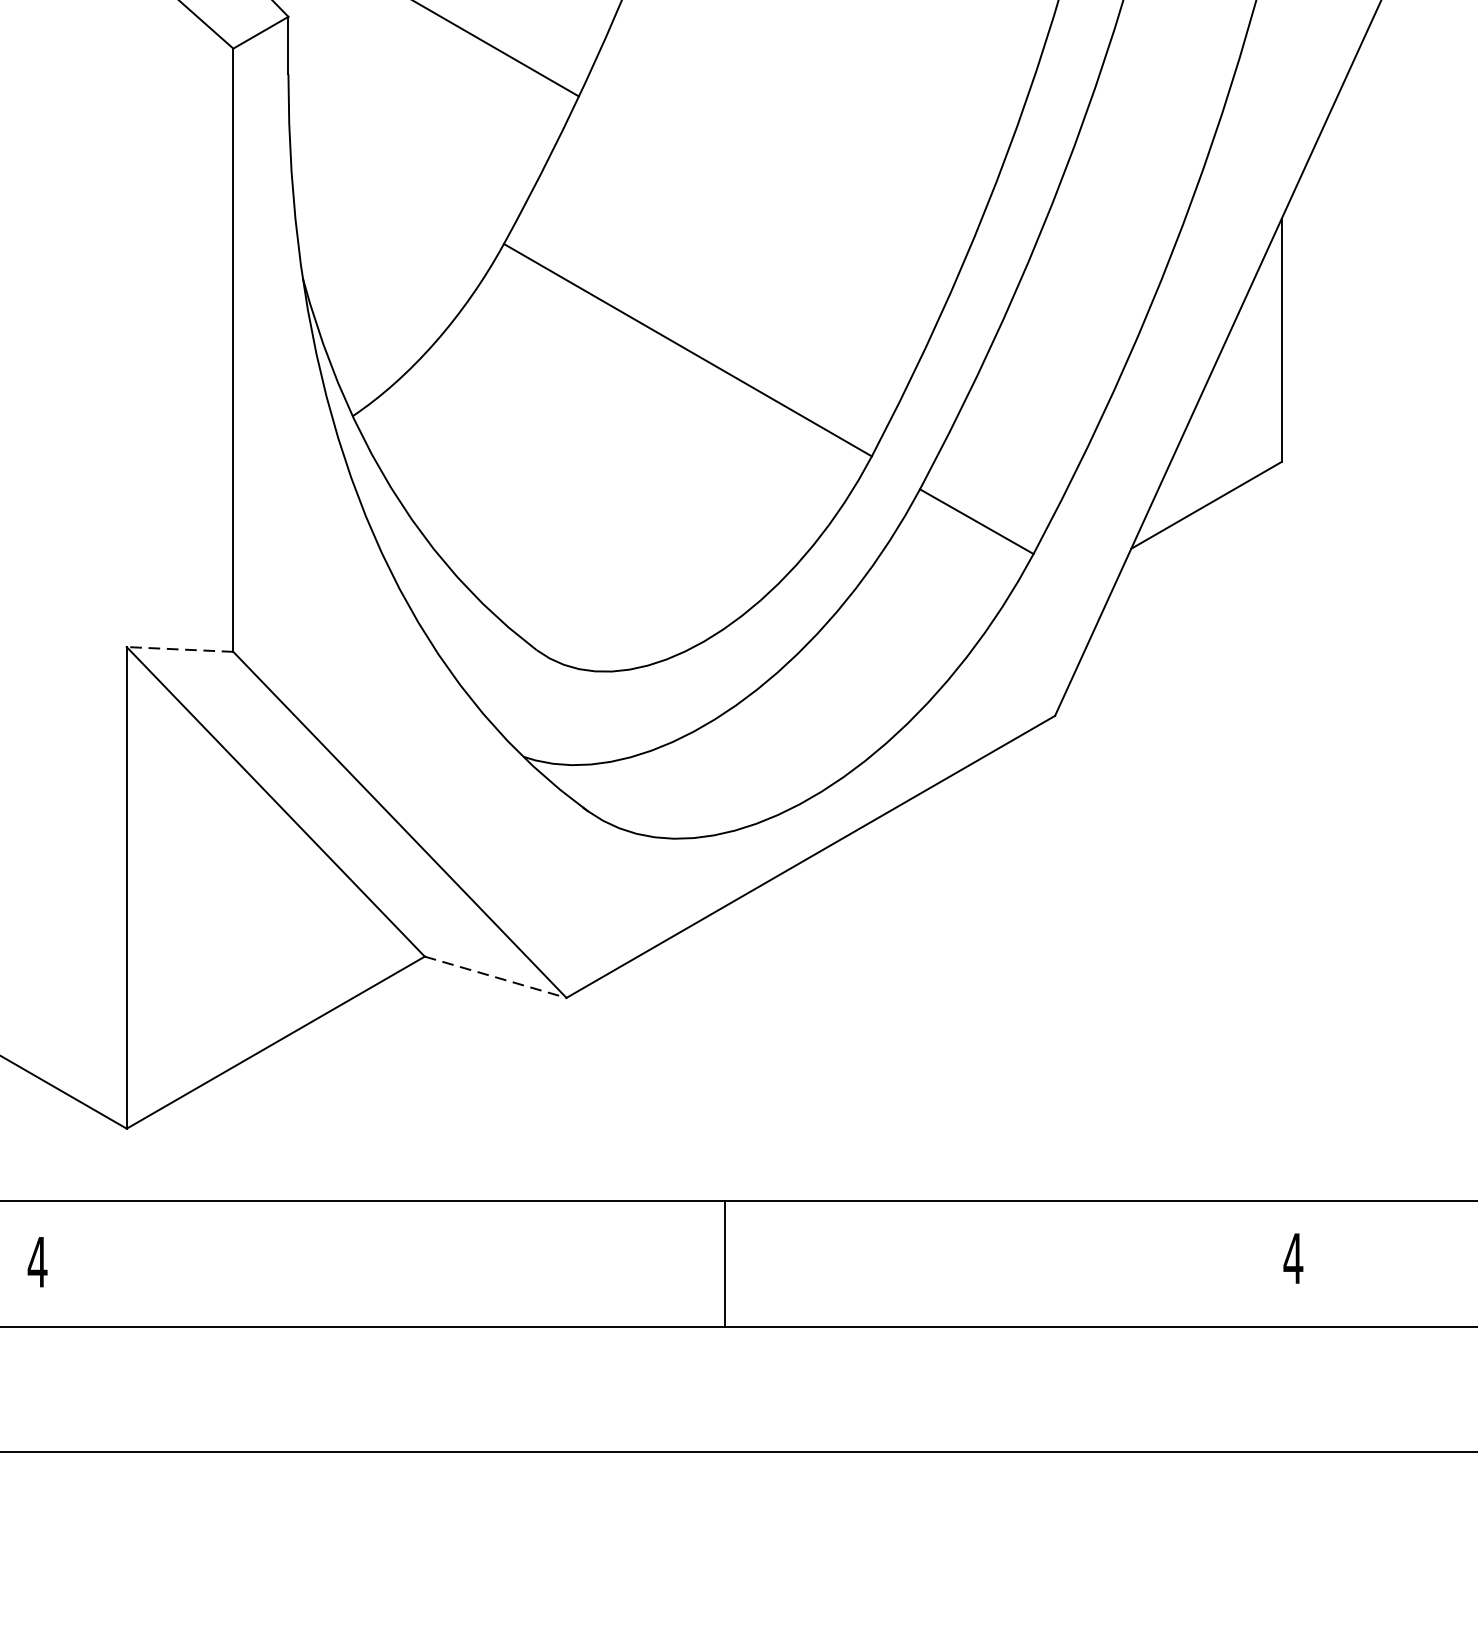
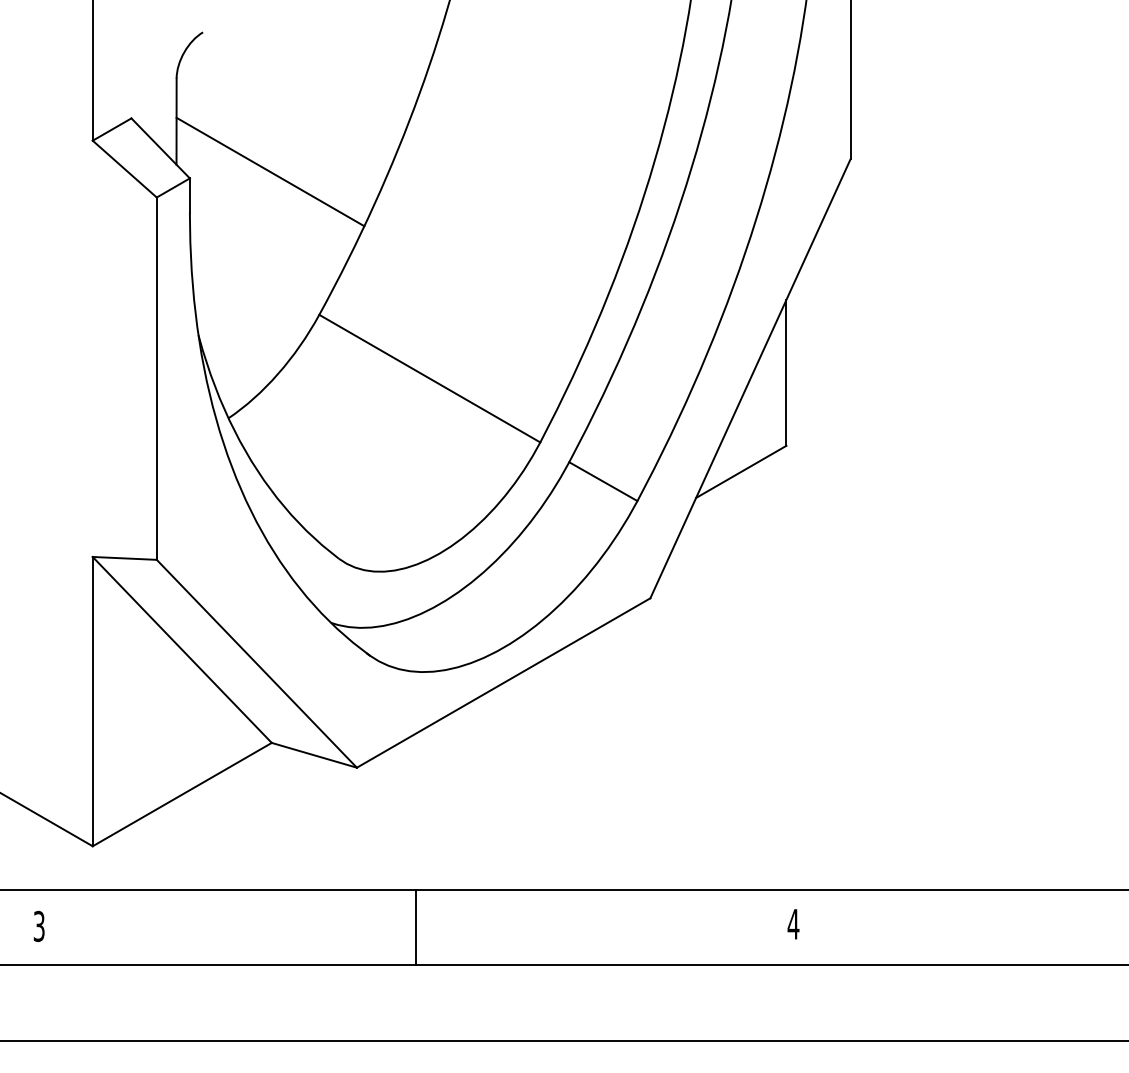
line: (179, 649) -> (124, 558), dashed -> solid
line: (495, 977) -> (314, 755), dashed -> solid
text: (38, 1262) -> (39, 926), 4 -> 3
line: (723, 1263) -> (415, 927), moved

